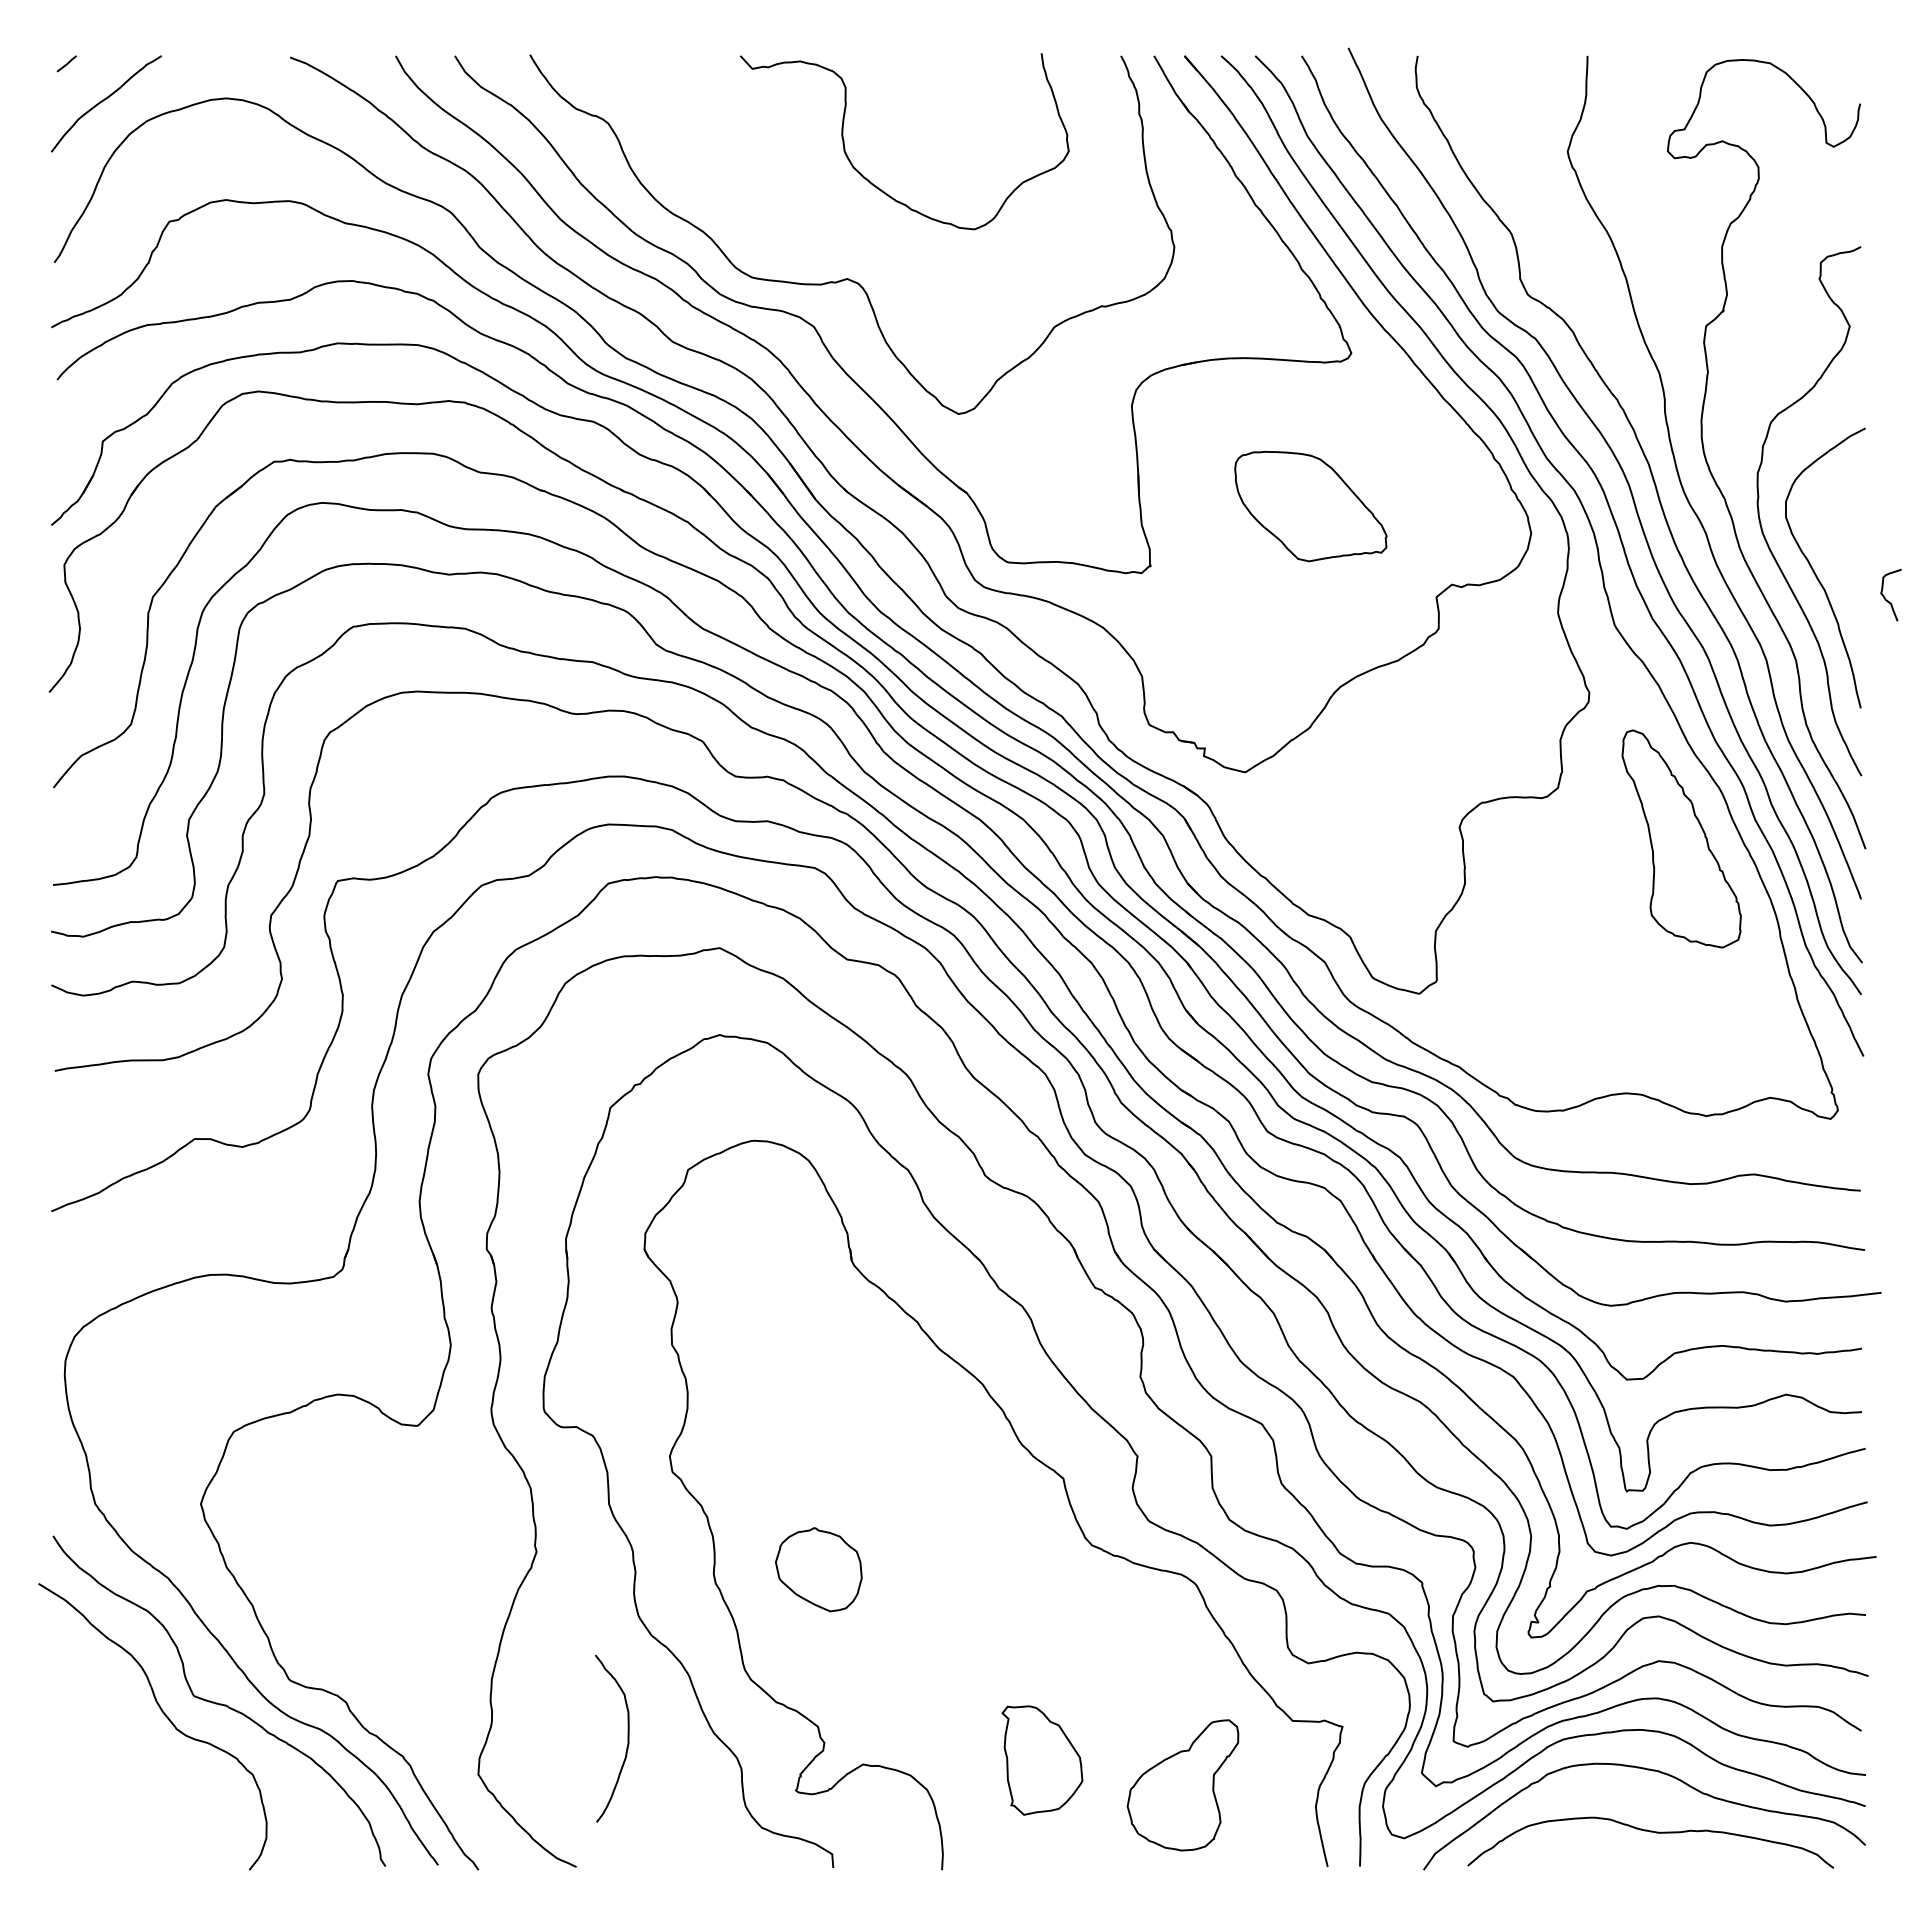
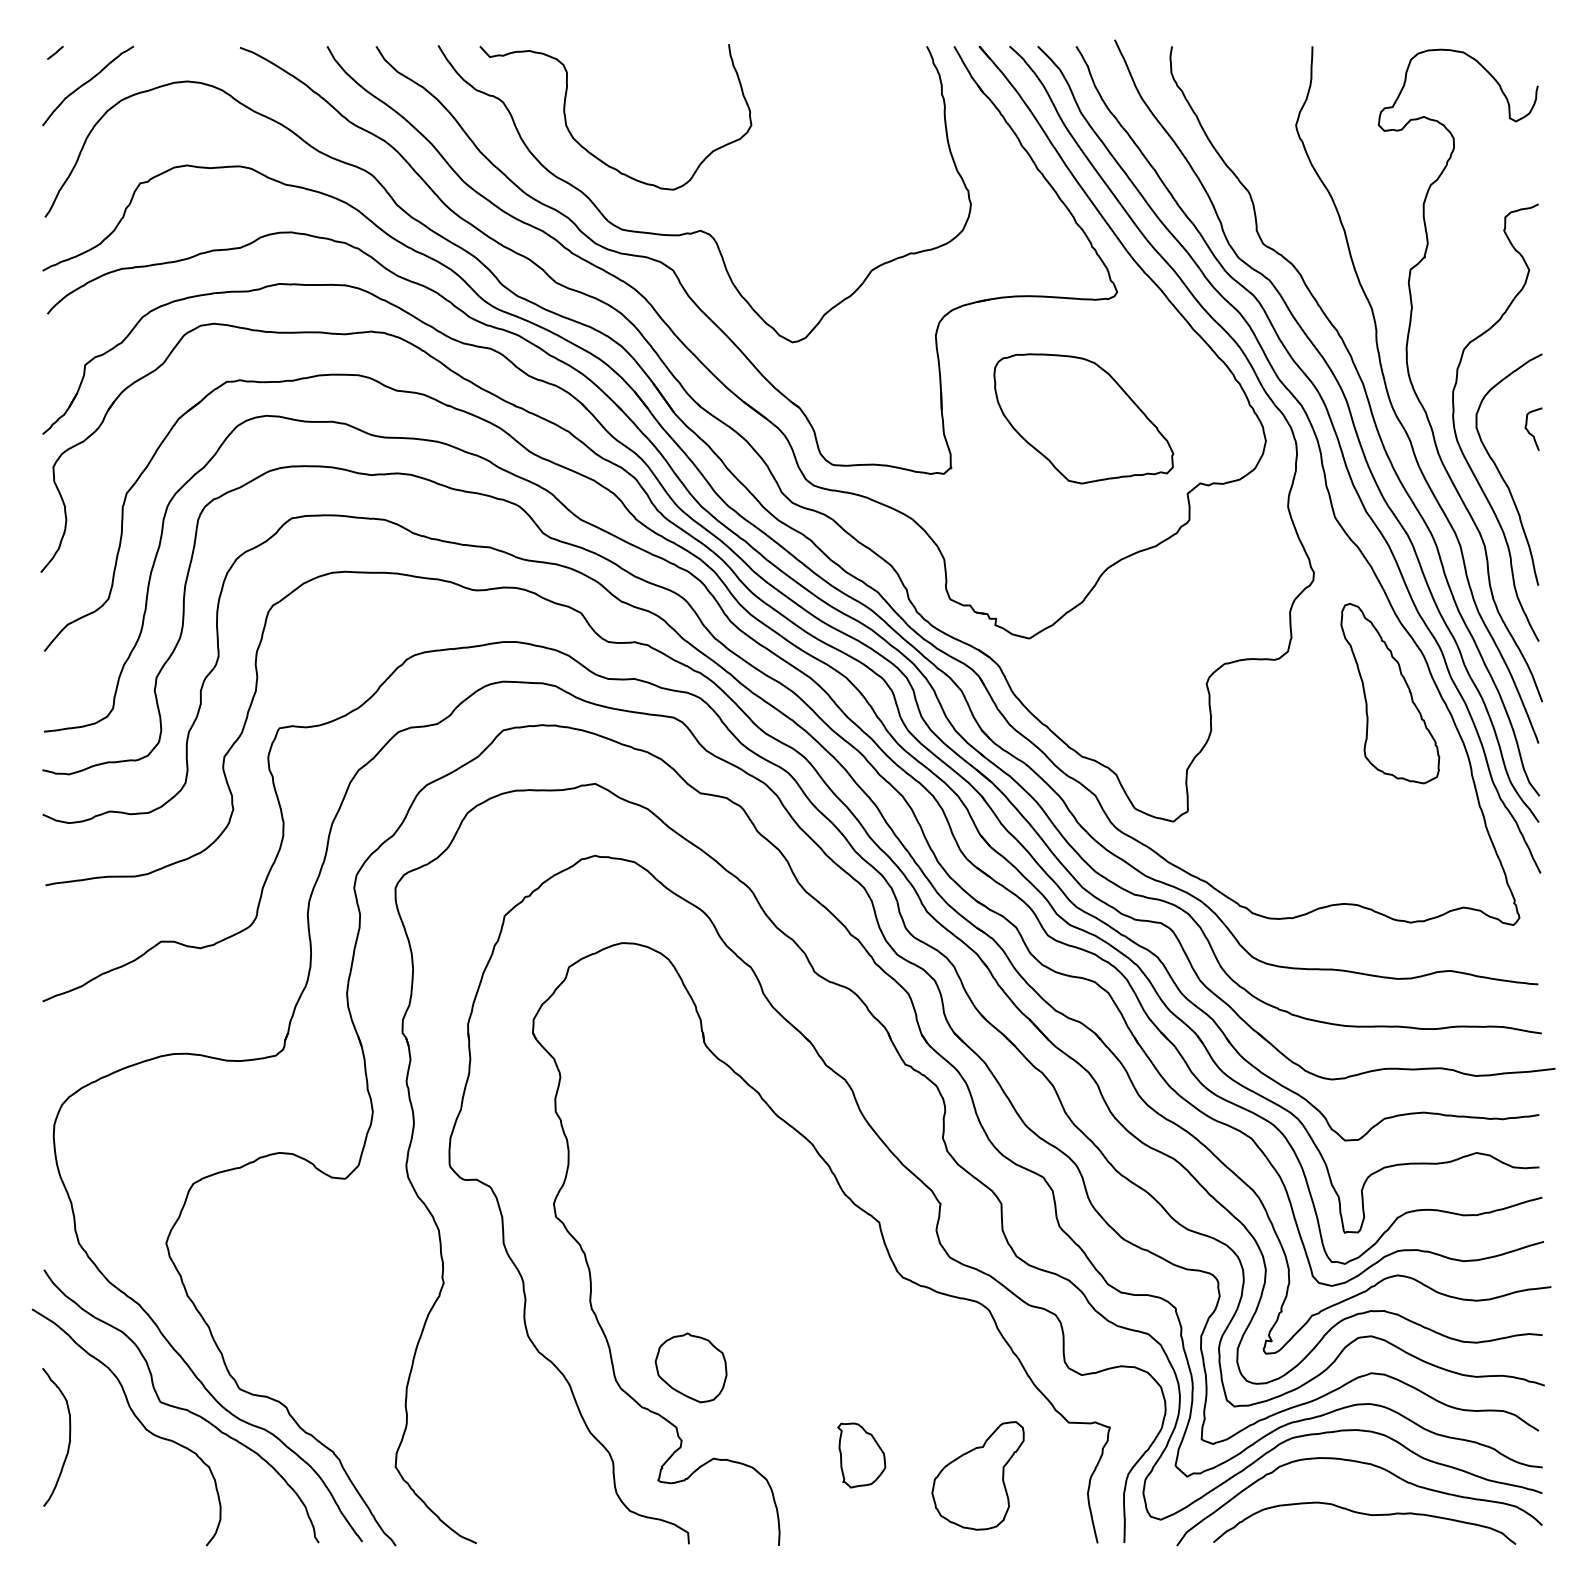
curve: (873, 183) -> (589, 151), moved
part: (1310, 506) -> (1083, 418), size x1.43
curve: (1885, 597) -> (1529, 431), moved
part: (818, 1569) -> (690, 1367), moved
curve: (627, 1738) -> (69, 1437), moved
part: (1041, 1760) -> (861, 1455), size x0.71

